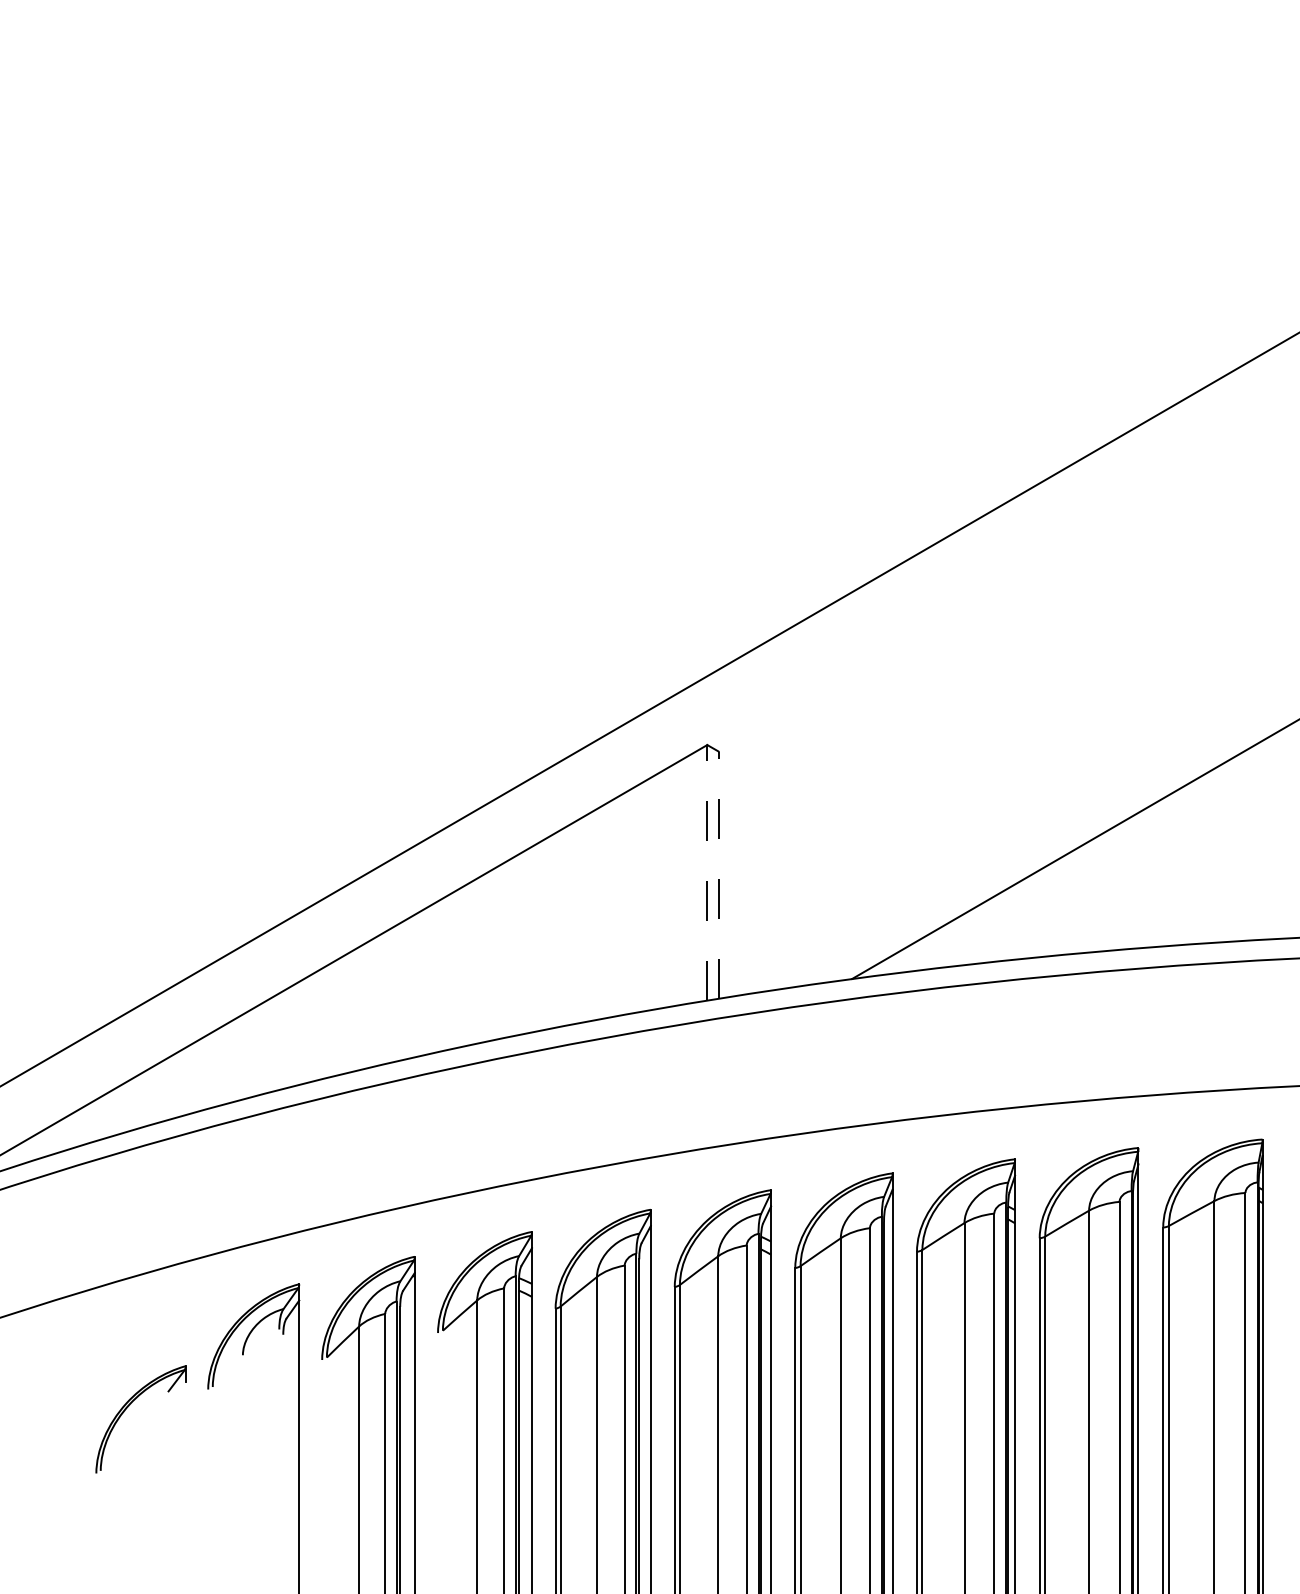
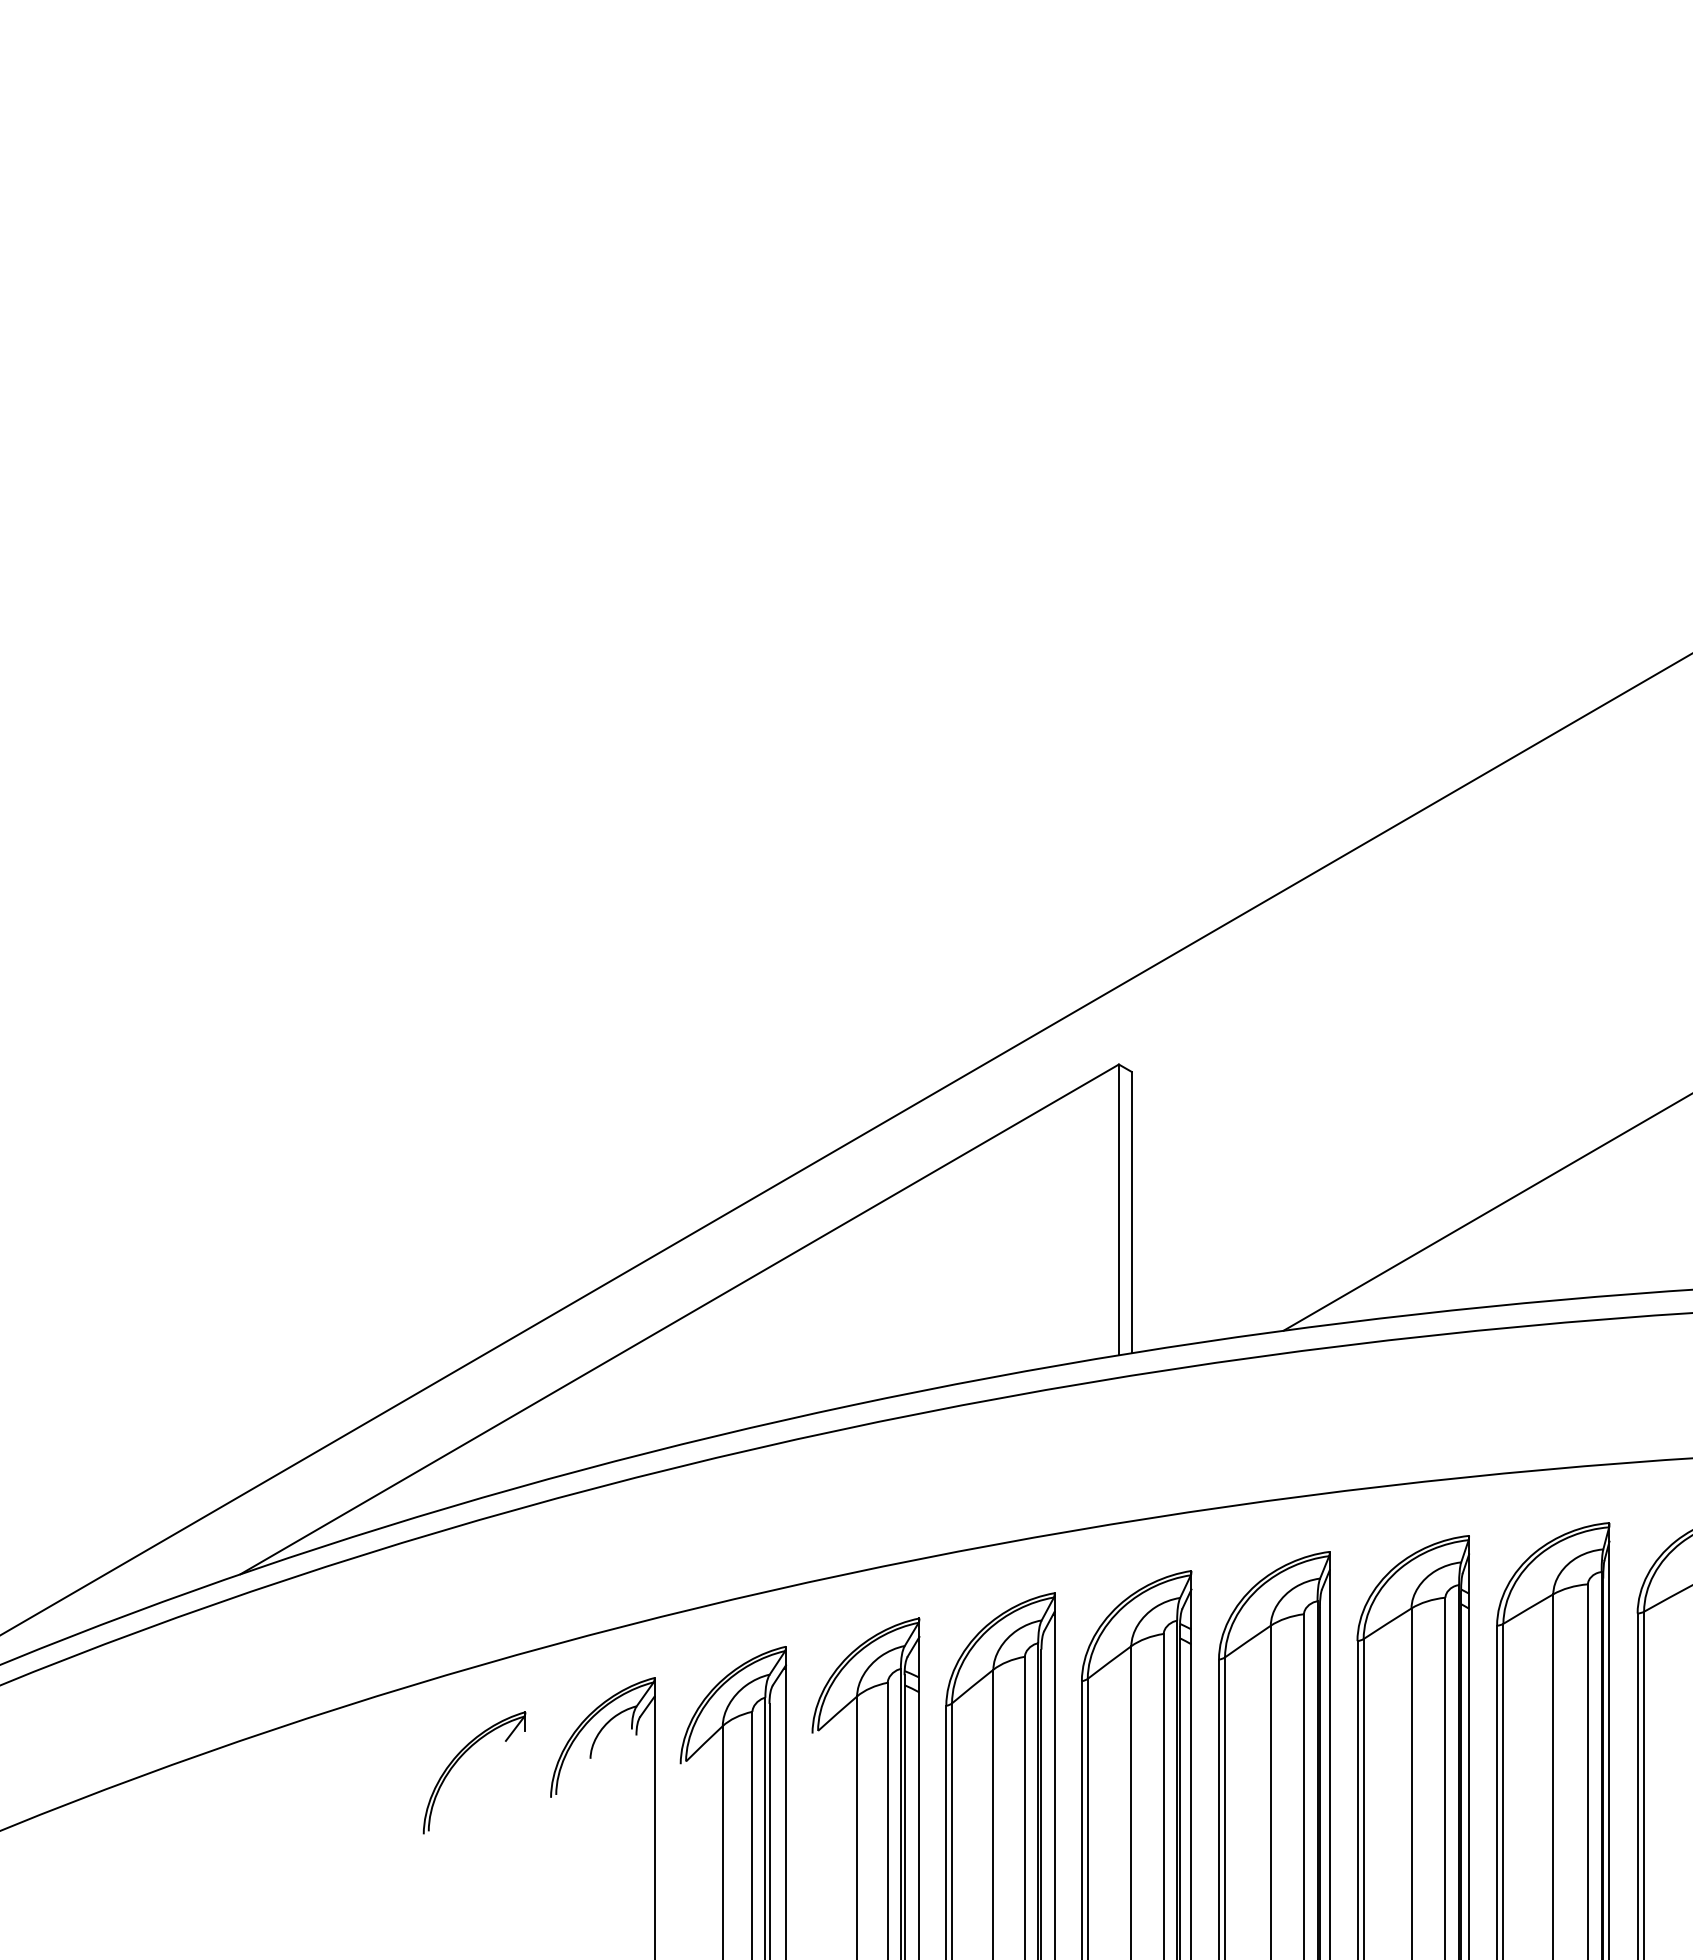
line: (706, 872) -> (1118, 1209), dashed -> solid
line: (718, 875) -> (1131, 1212), dashed -> solid
part: (125, 1410) -> (457, 1762), moved

